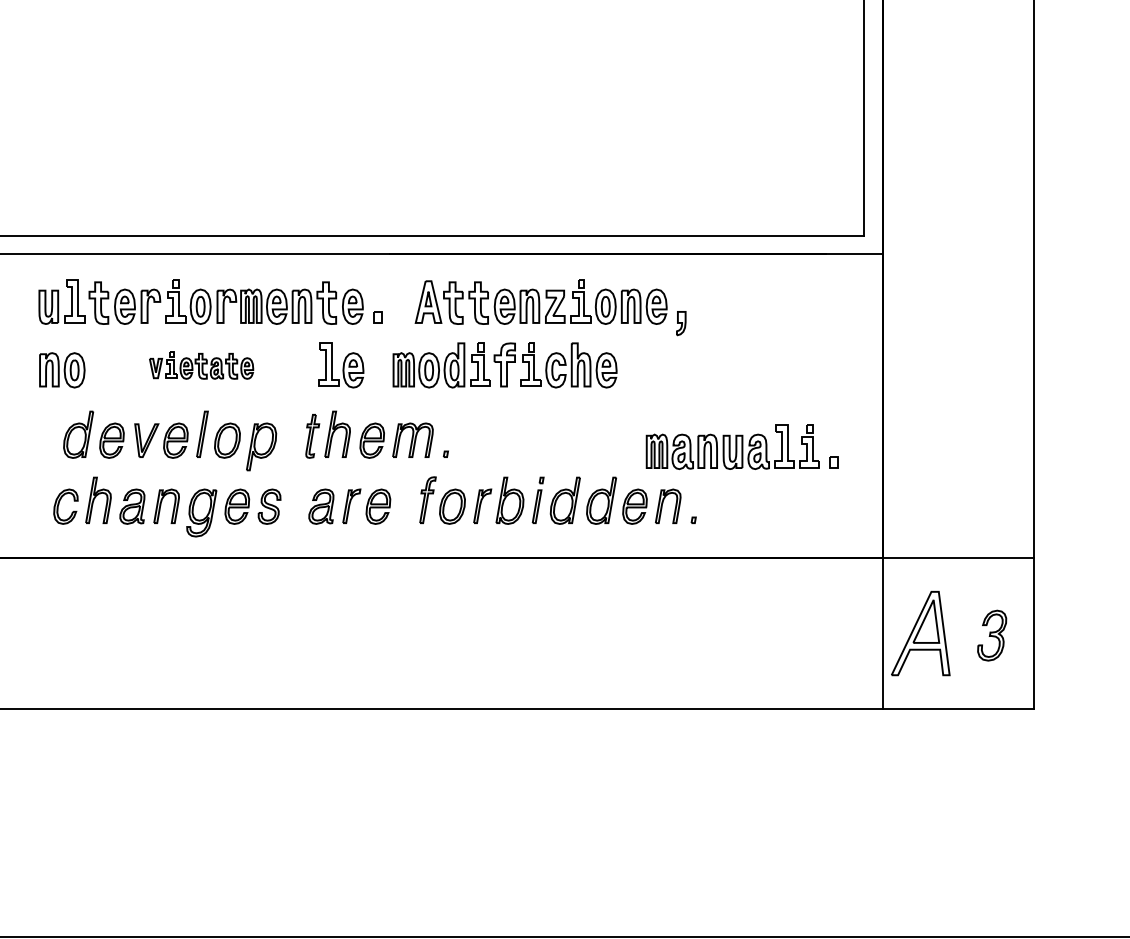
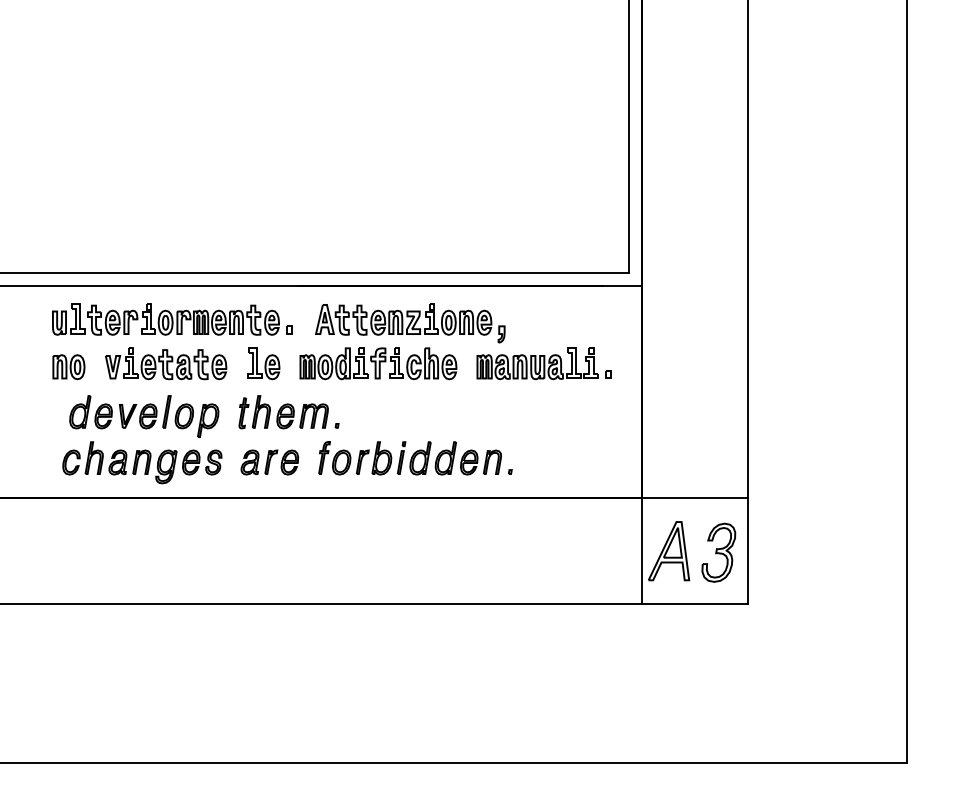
part: (201, 365) -> (166, 363), size x1.67
part: (741, 446) -> (543, 363), moved
part: (991, 635) -> (718, 552), size x1.67

